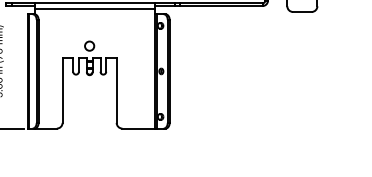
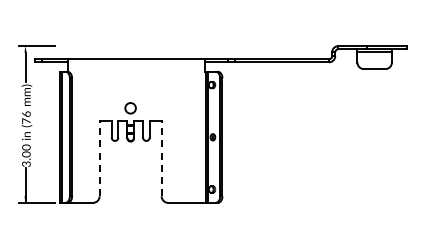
line: (94, 8) -> (136, 65), removed
line: (62, 89) -> (99, 158), solid -> dashed
line: (116, 89) -> (161, 158), solid -> dashed

